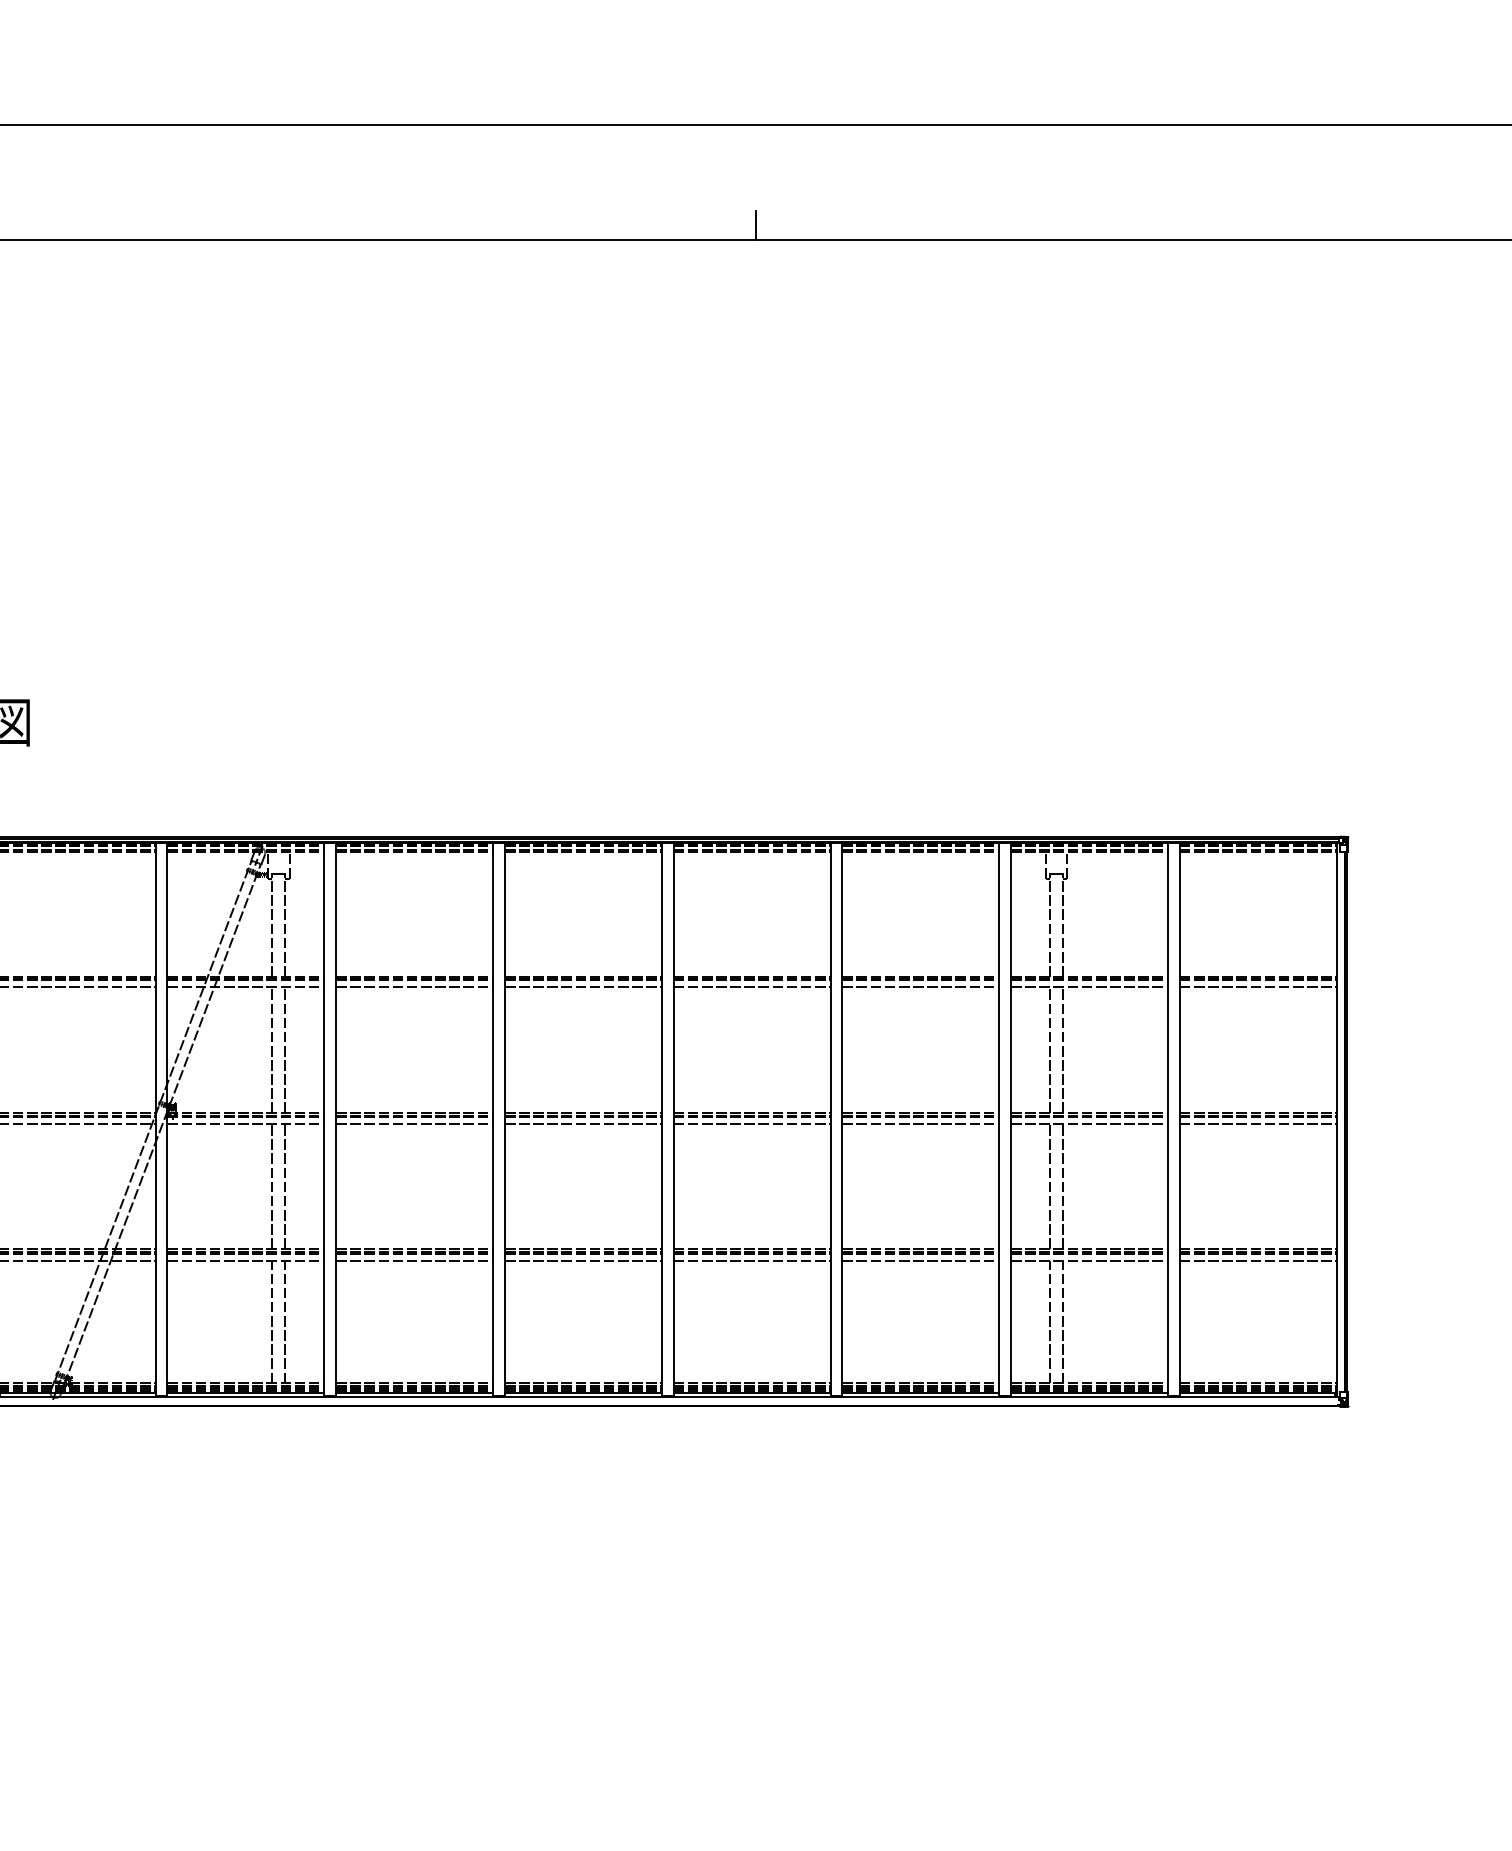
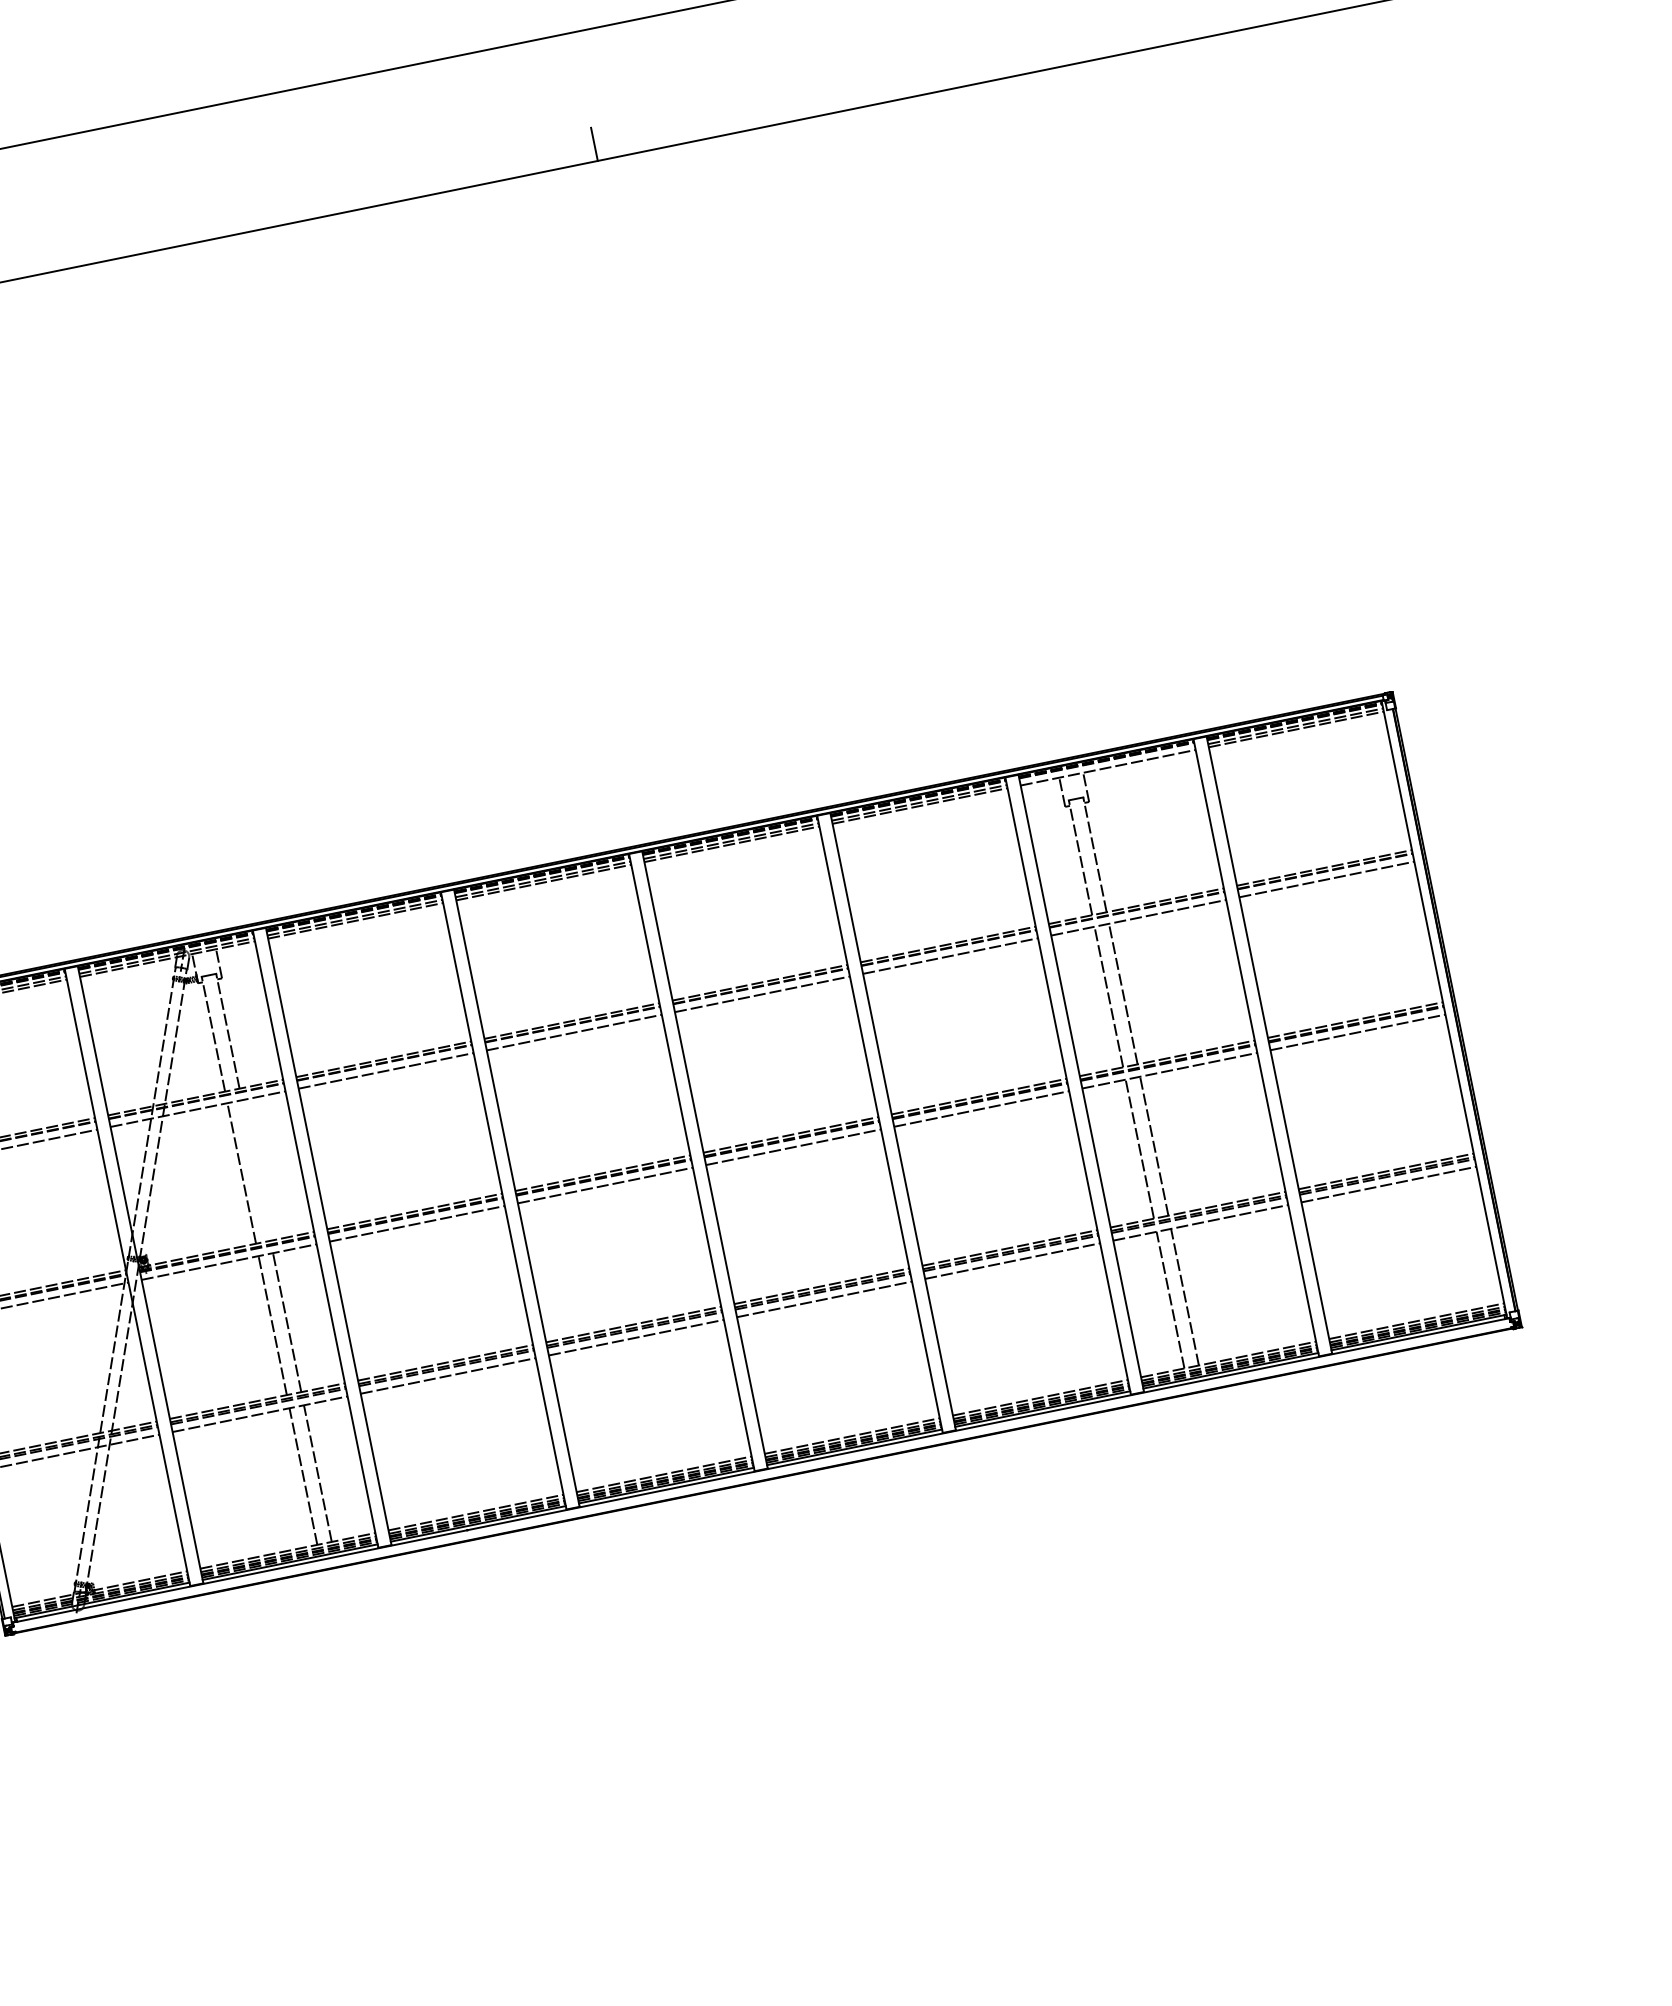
line: (1089, 849) -> (1107, 764), removed
line: (285, 1050) -> (256, 1170), removed

